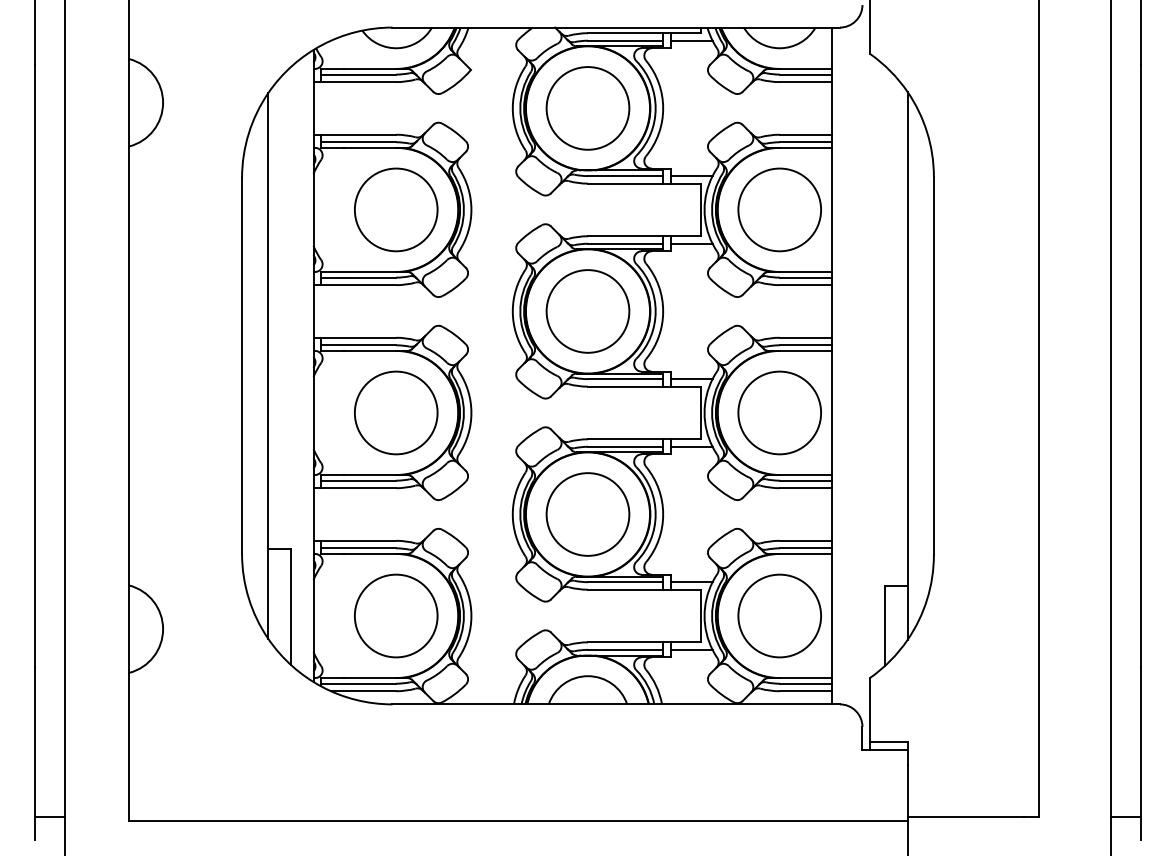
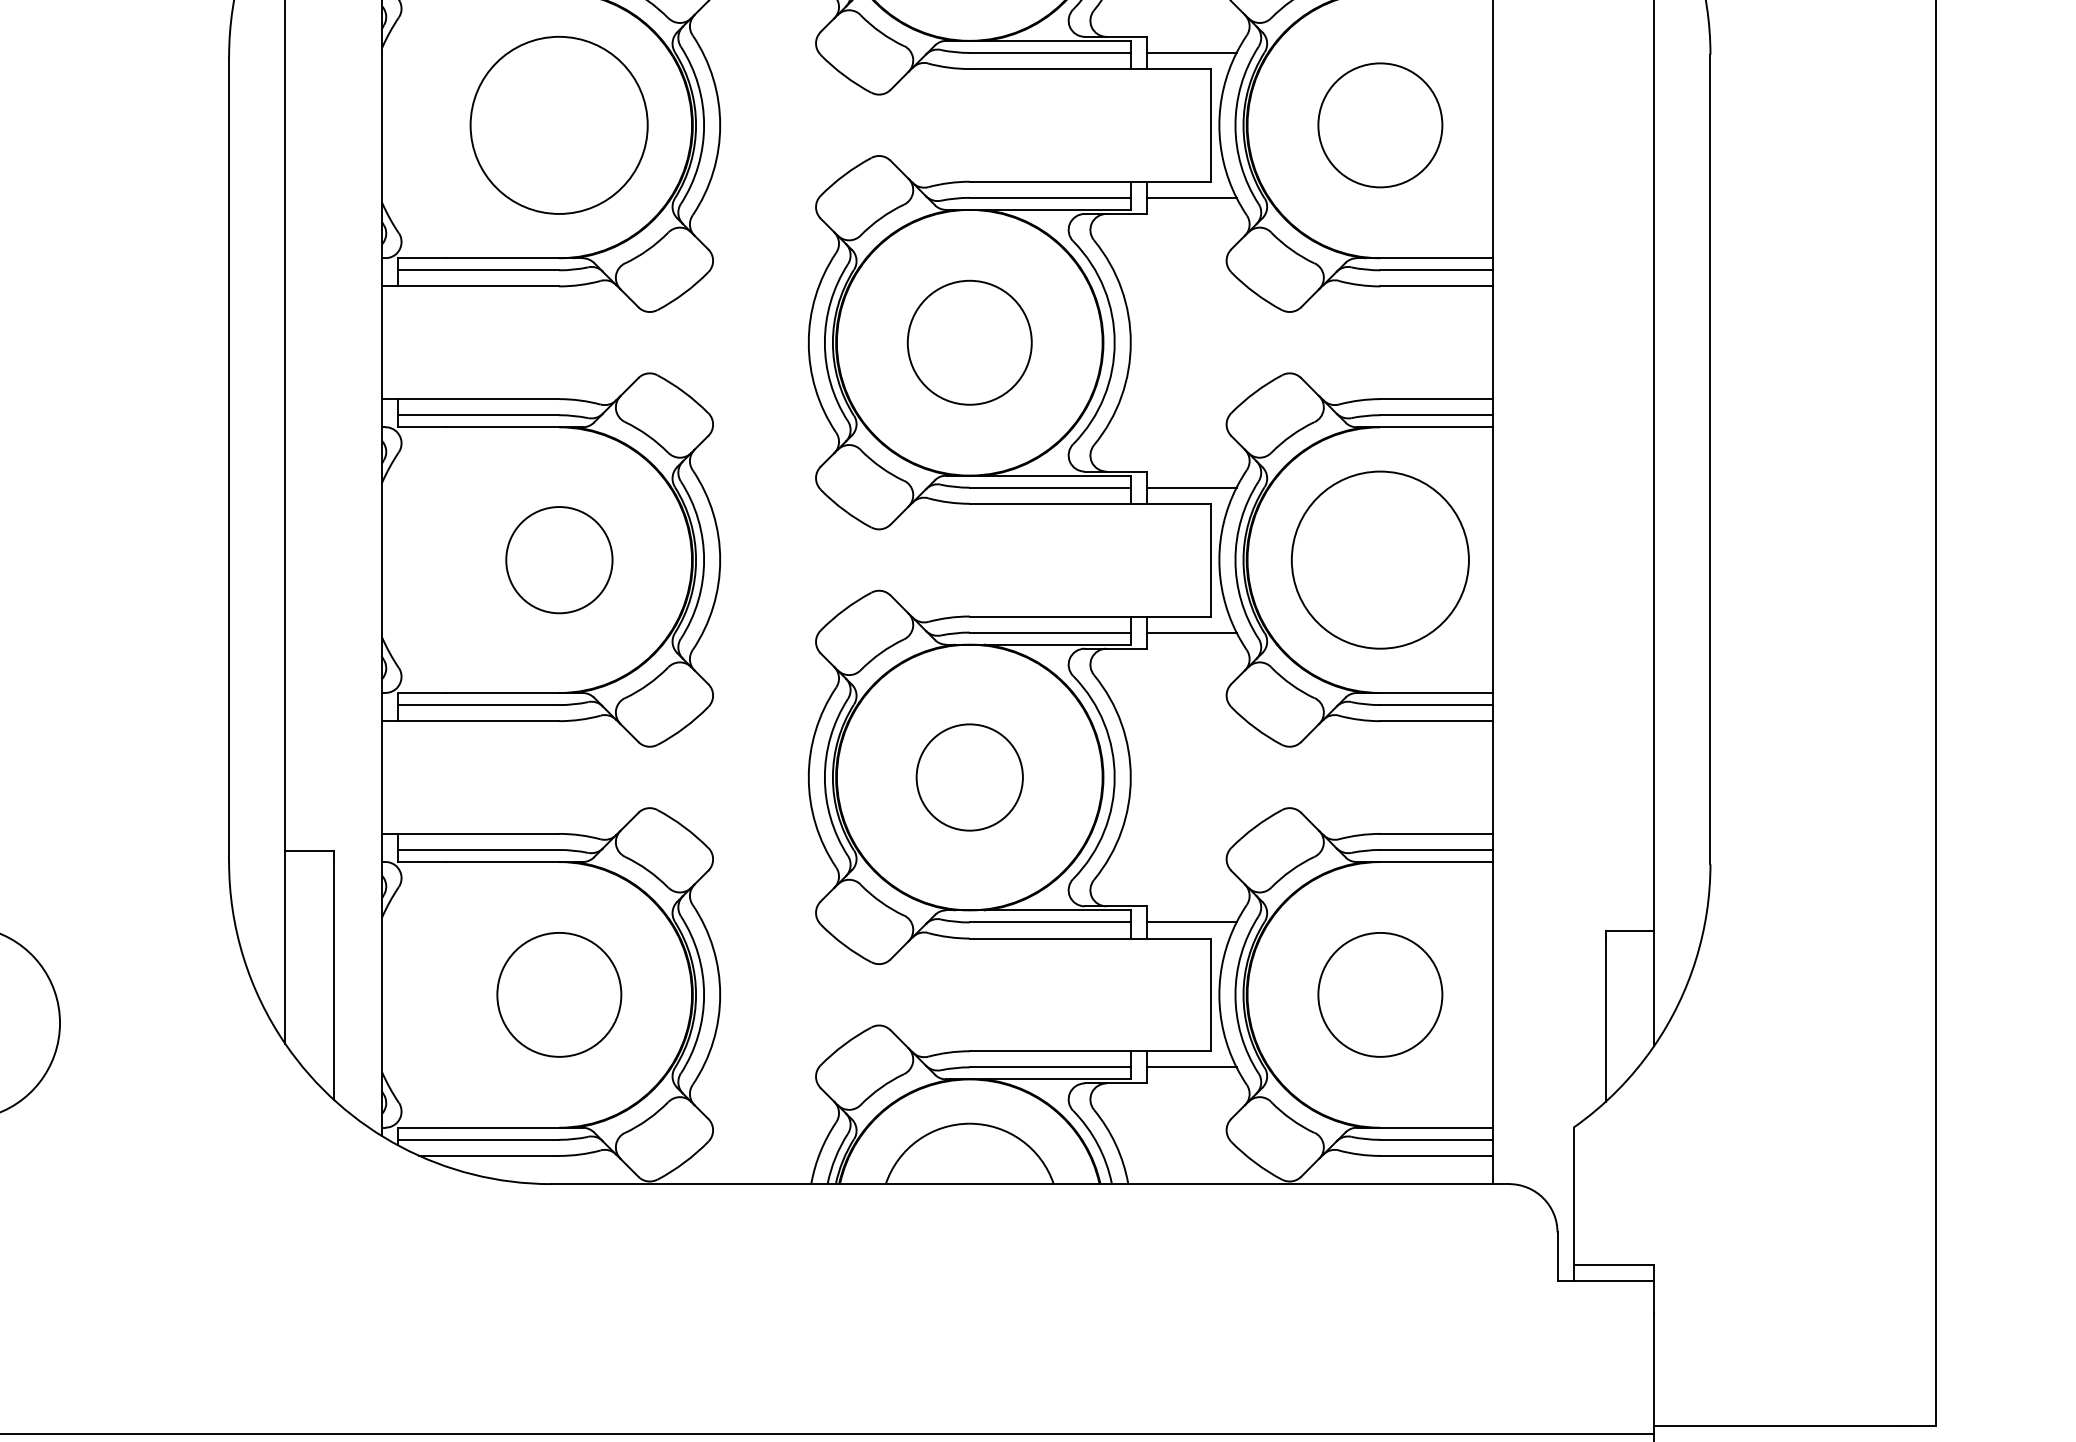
circle: (779, 209) -> (1379, 124), size x0.7
circle: (587, 311) -> (968, 342), size x0.7
circle: (396, 412) -> (559, 559), size x0.6
circle: (587, 514) -> (968, 777), size x0.6
circle: (396, 615) -> (559, 993), size x0.7
circle: (779, 615) -> (1379, 993), size x0.7

